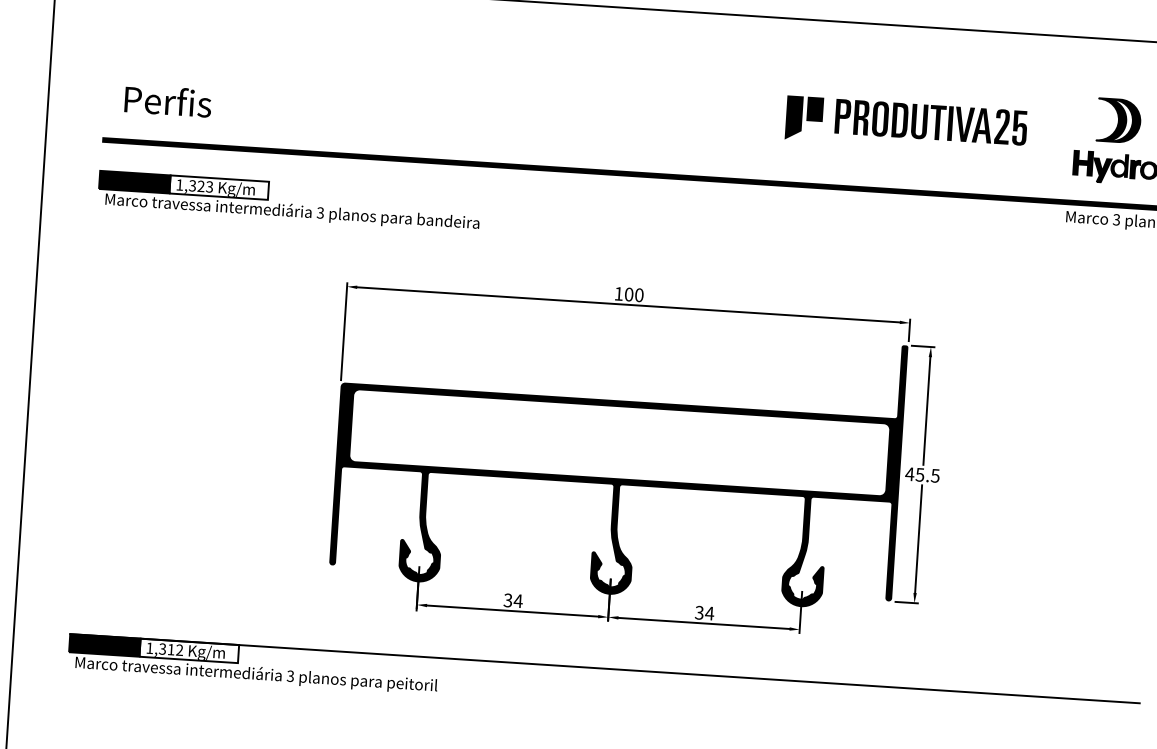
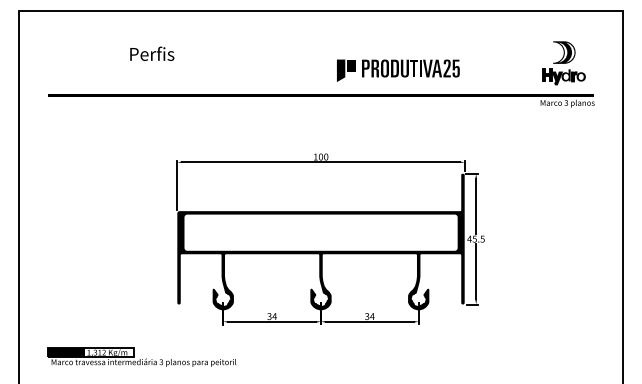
text: (168, 100) -> (152, 53), moved
part: (906, 124) -> (398, 70), moved
part: (288, 200) -> (144, 120), removed
line: (603, 669) -> (320, 348), removed

